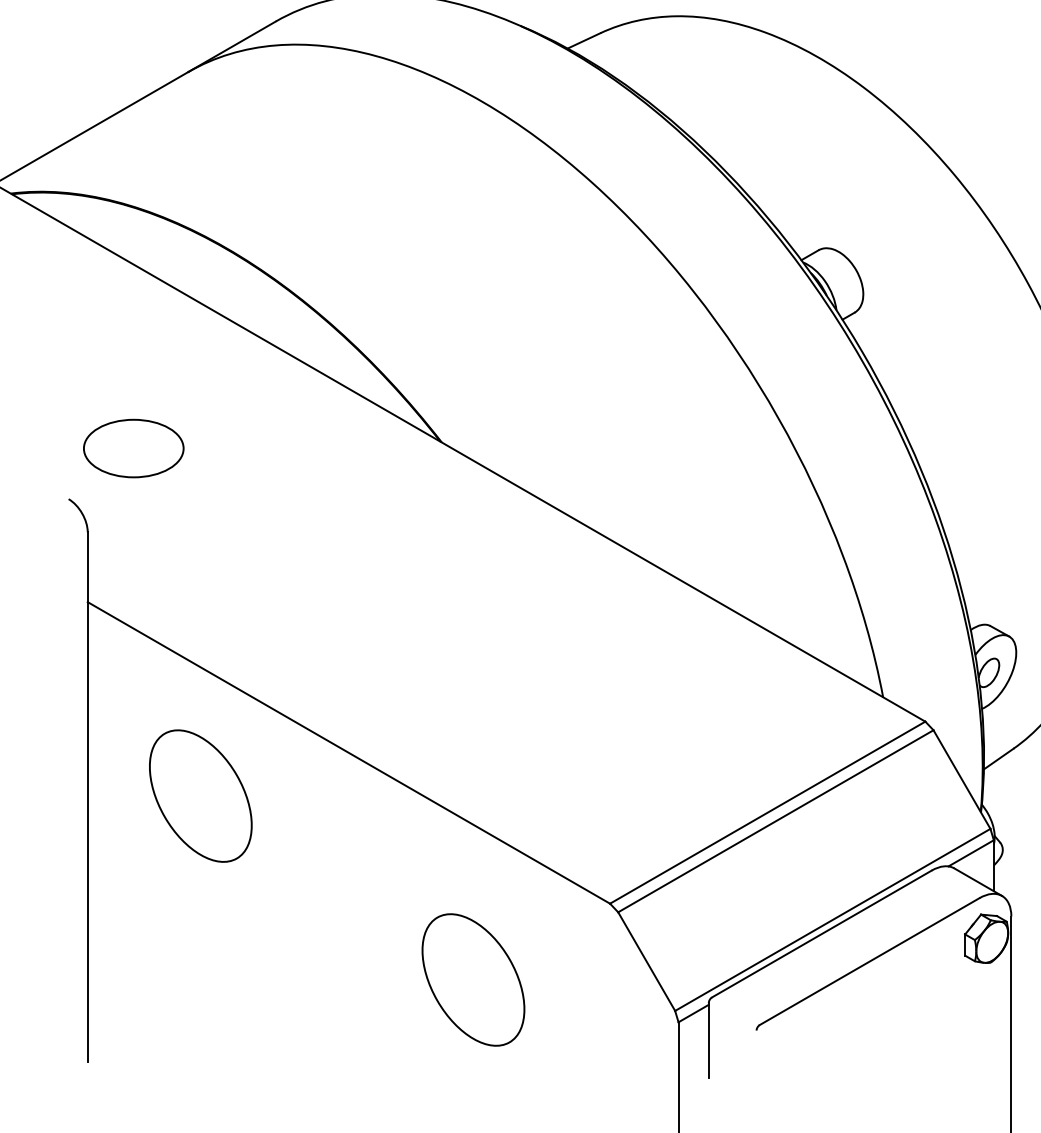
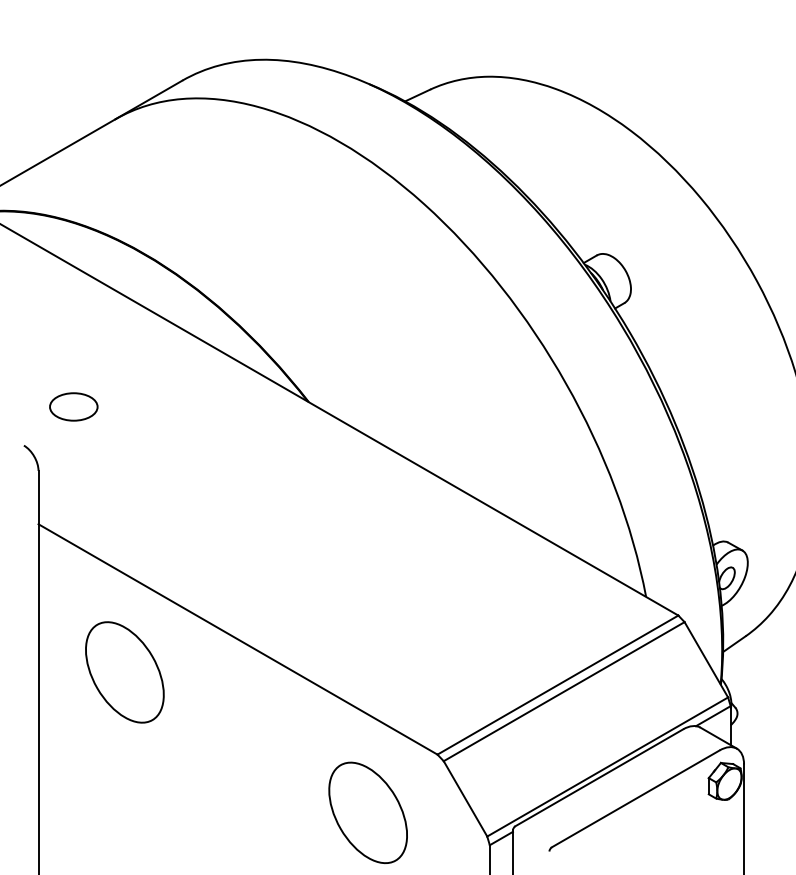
part: (133, 447) -> (73, 406), size x0.62
part: (472, 979) -> (367, 812), moved

